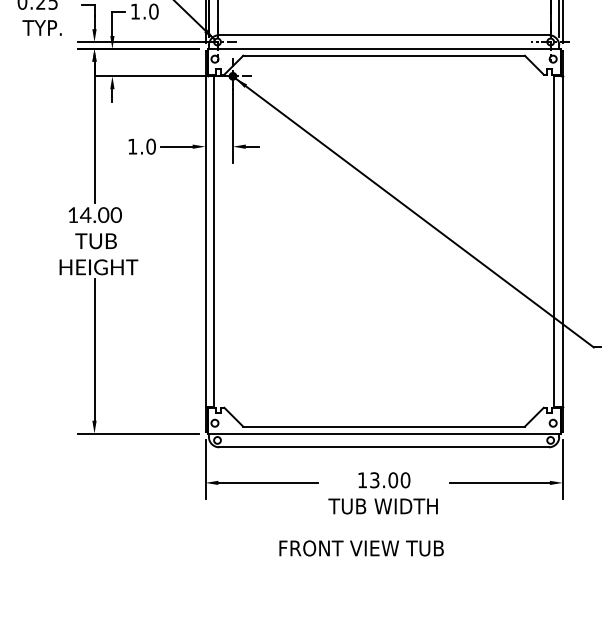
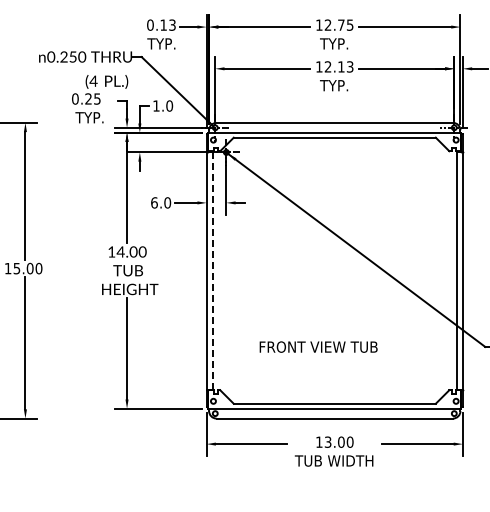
text: (132, 146) -> (154, 202), 1.0 -> 6.0
line: (213, 240) -> (212, 270), solid -> dashed
text: (361, 547) -> (318, 346), moved

